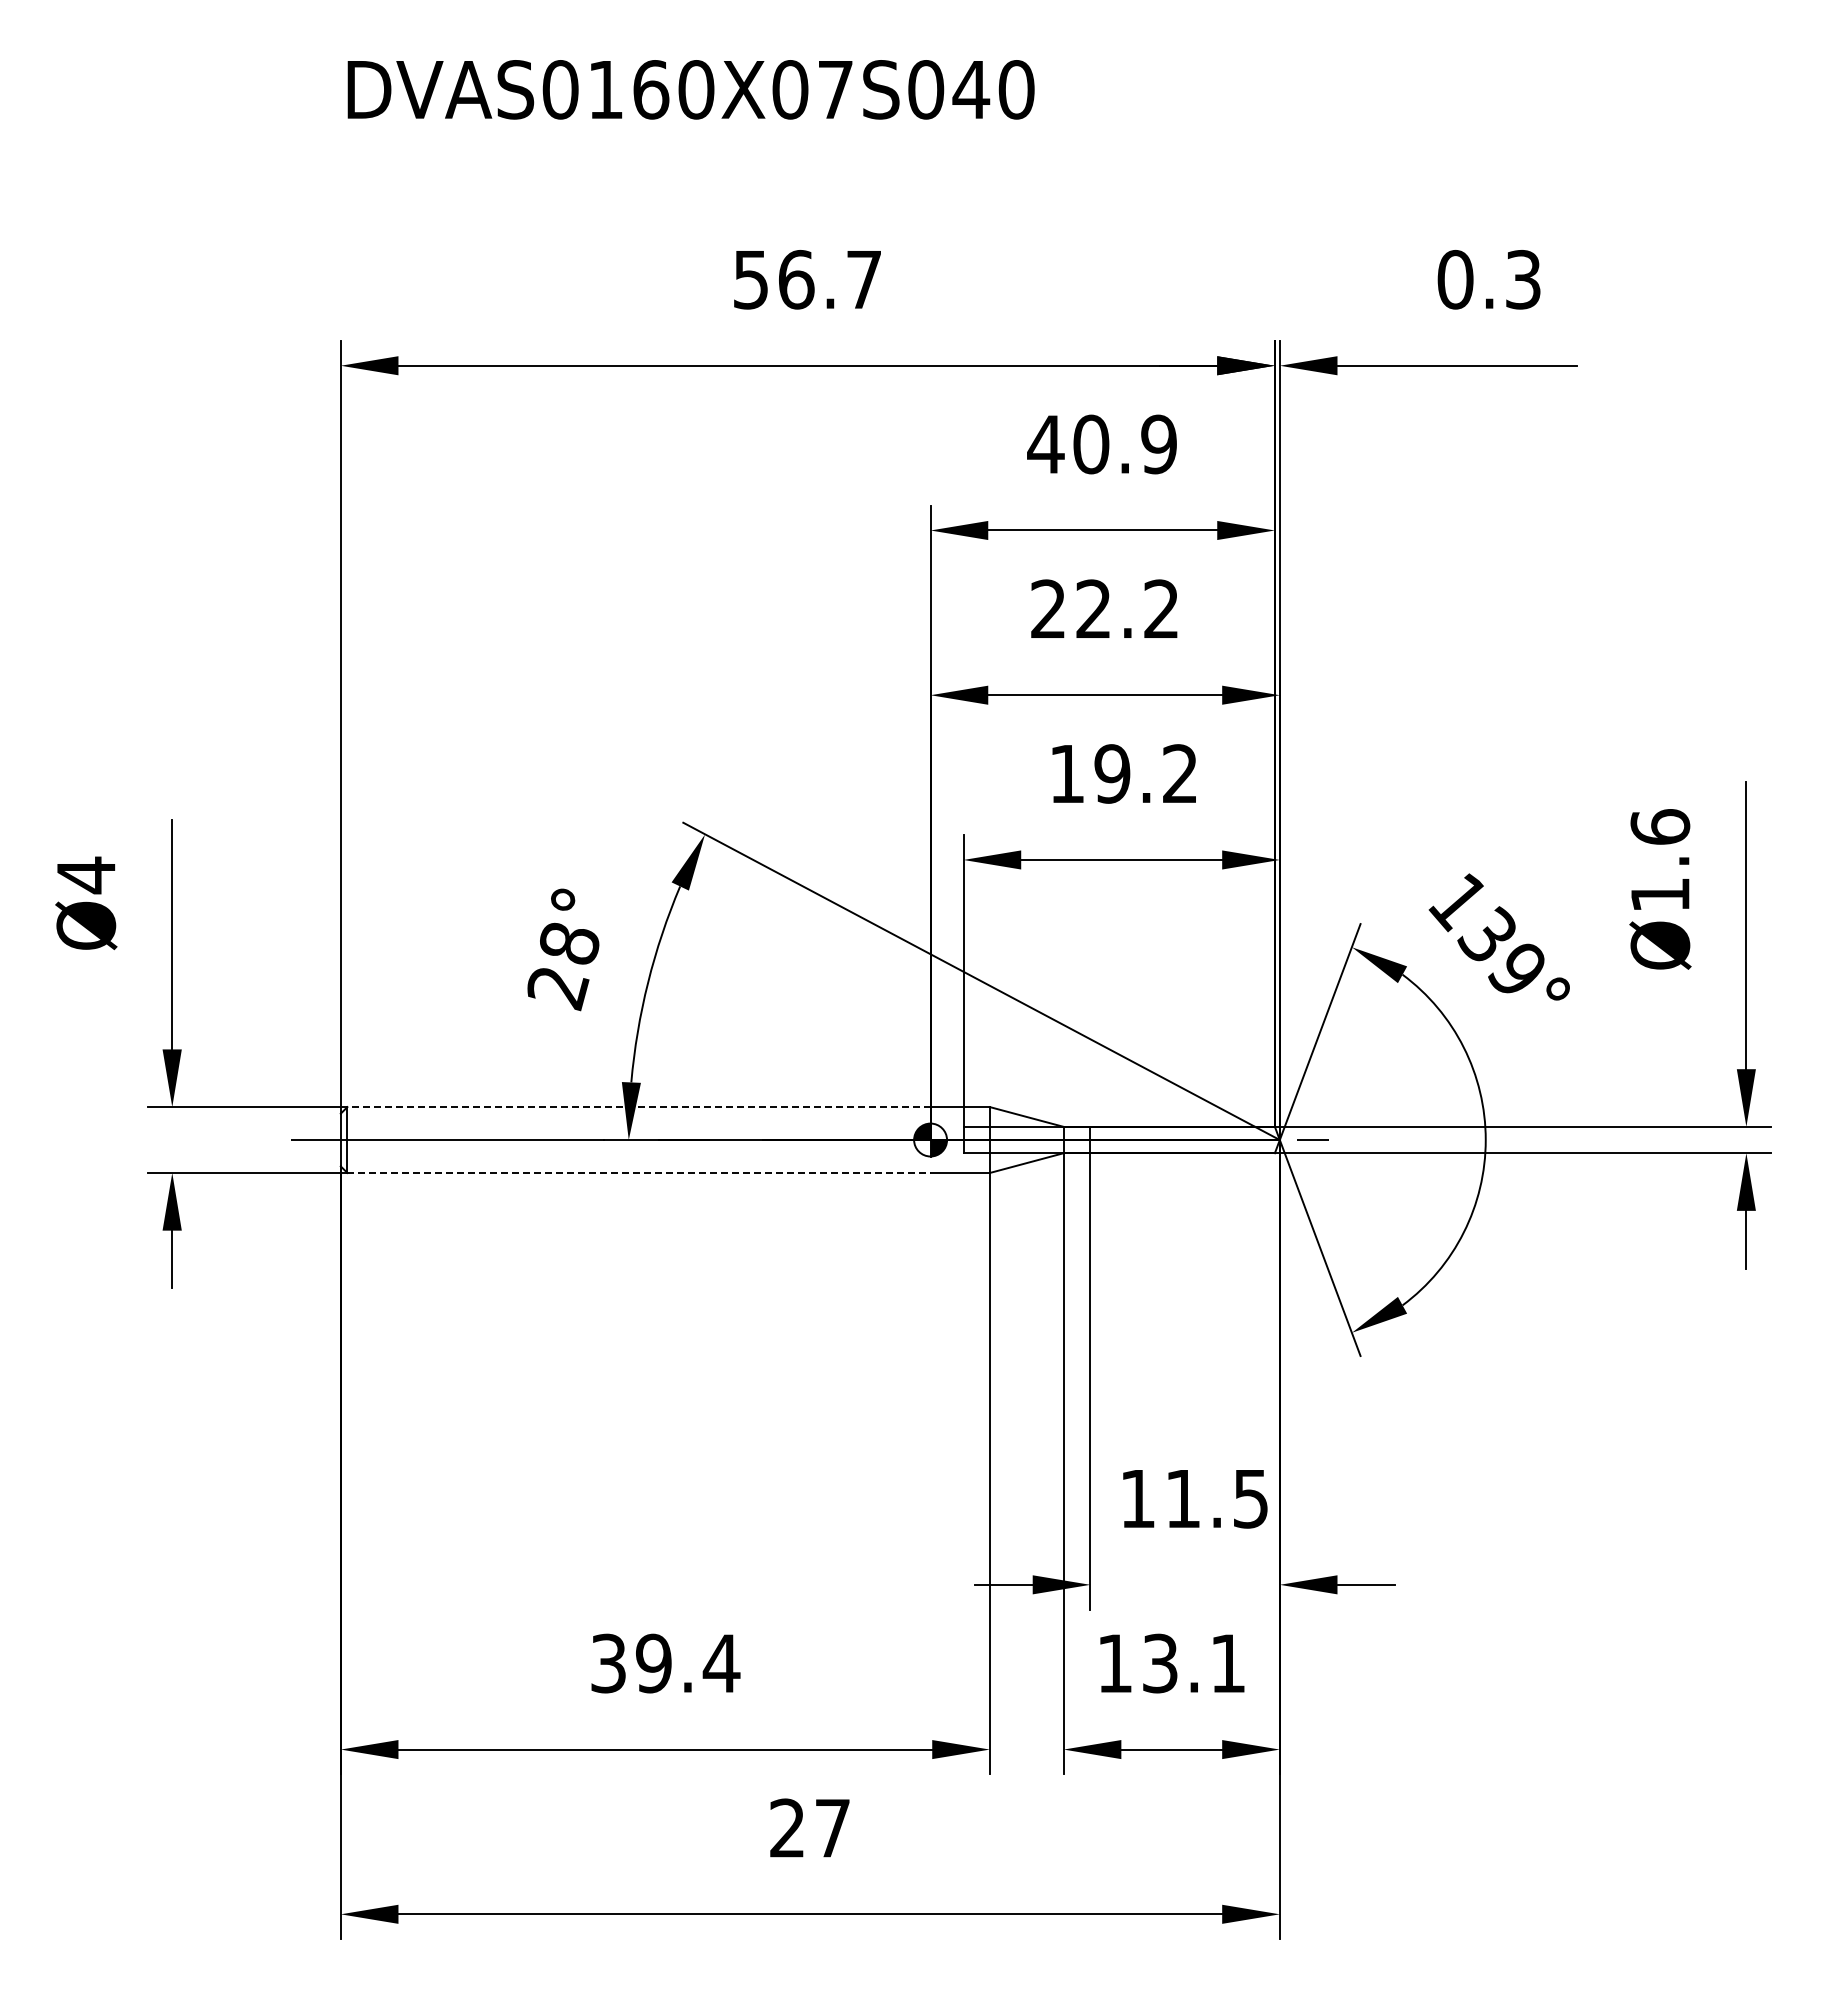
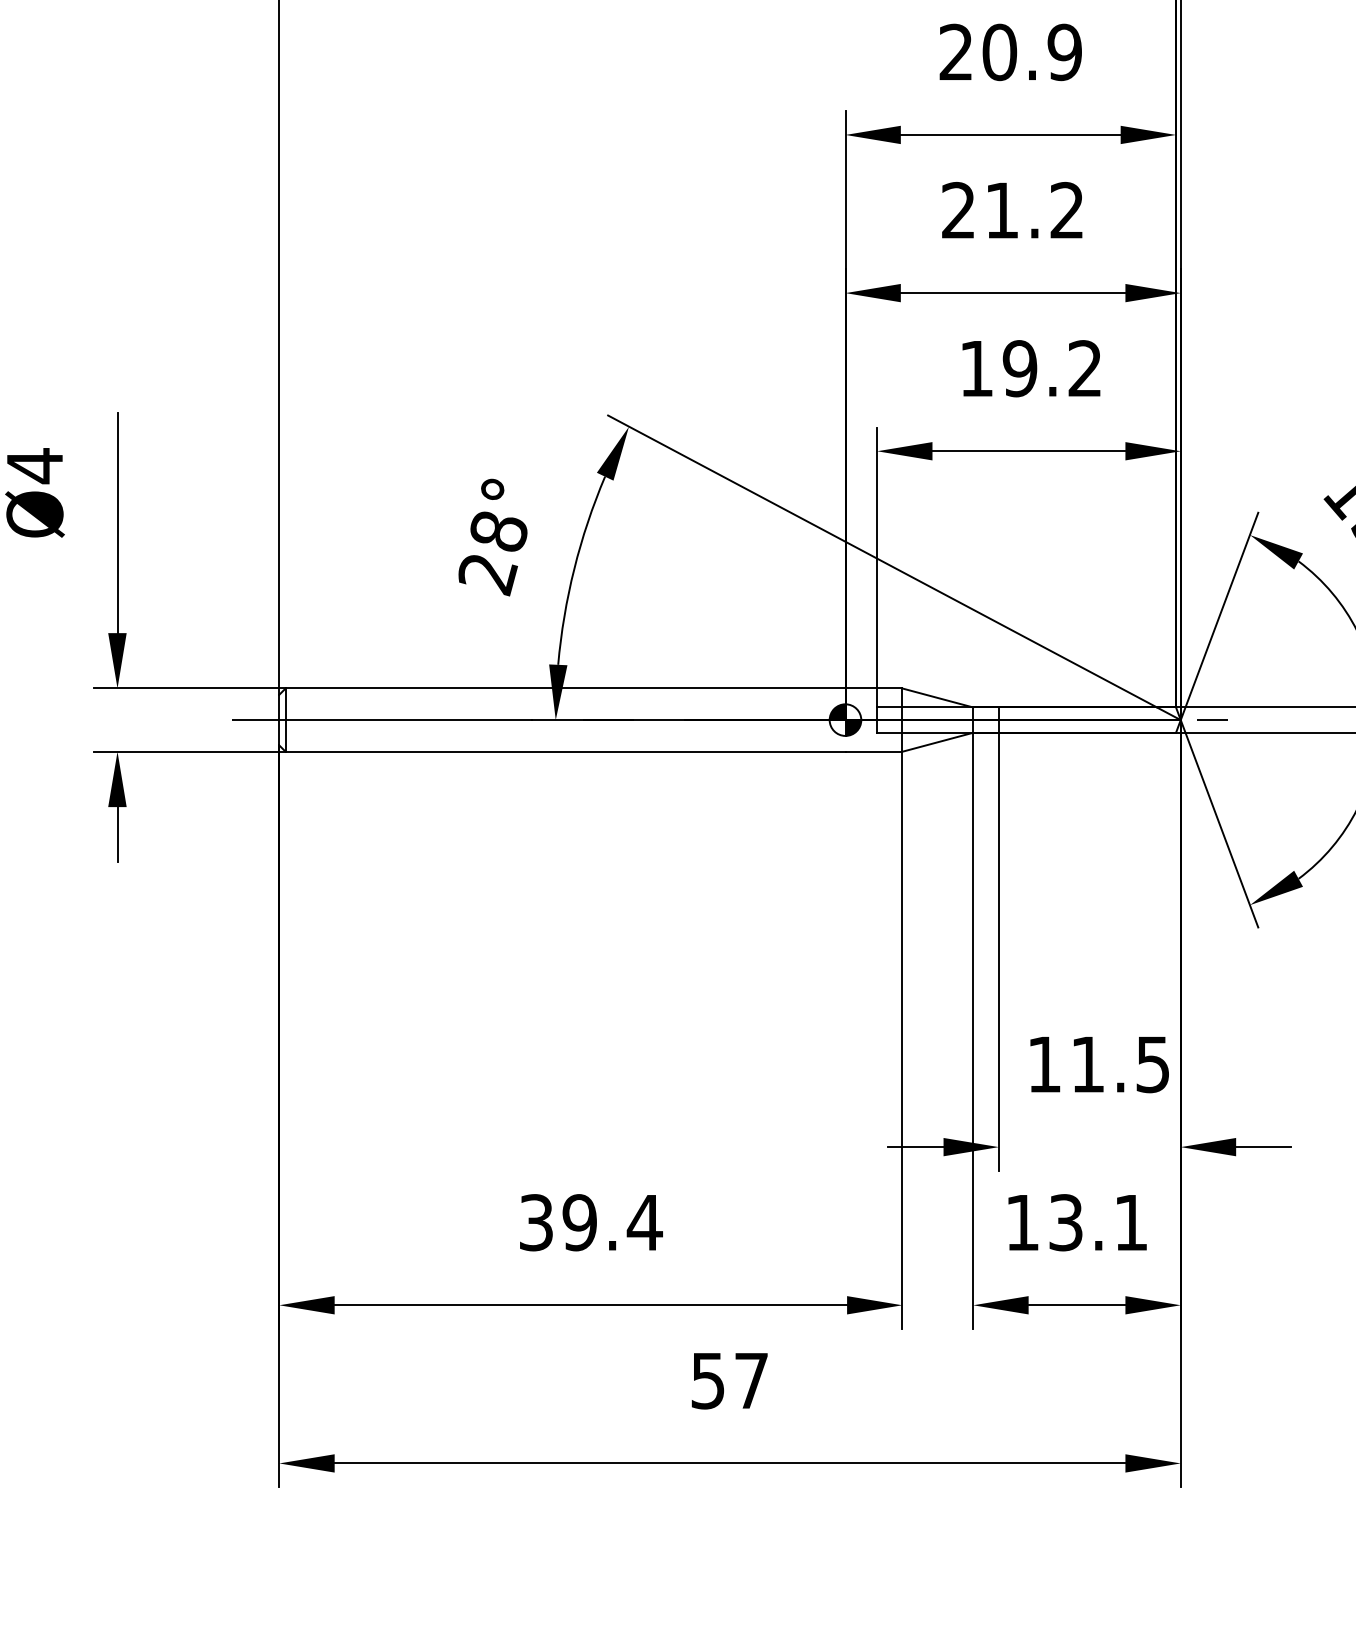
text: (1045, 443) -> (955, 51), 40.9 -> 20.9
text: (1092, 608) -> (1000, 209), 22.2 -> 21.2
line: (638, 1107) -> (565, 688), dashed -> solid
line: (638, 1172) -> (565, 751), dashed -> solid
text: (787, 1828) -> (708, 1381), 27 -> 57

